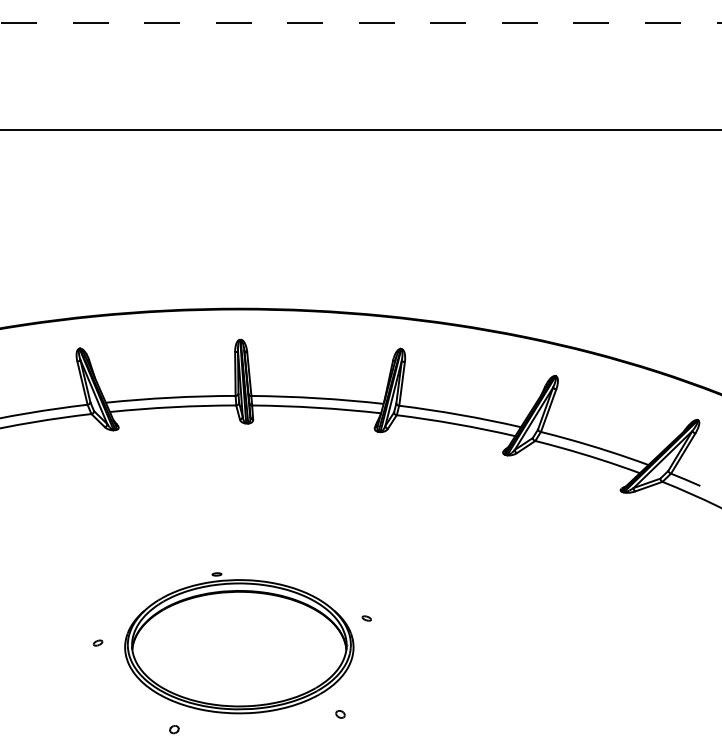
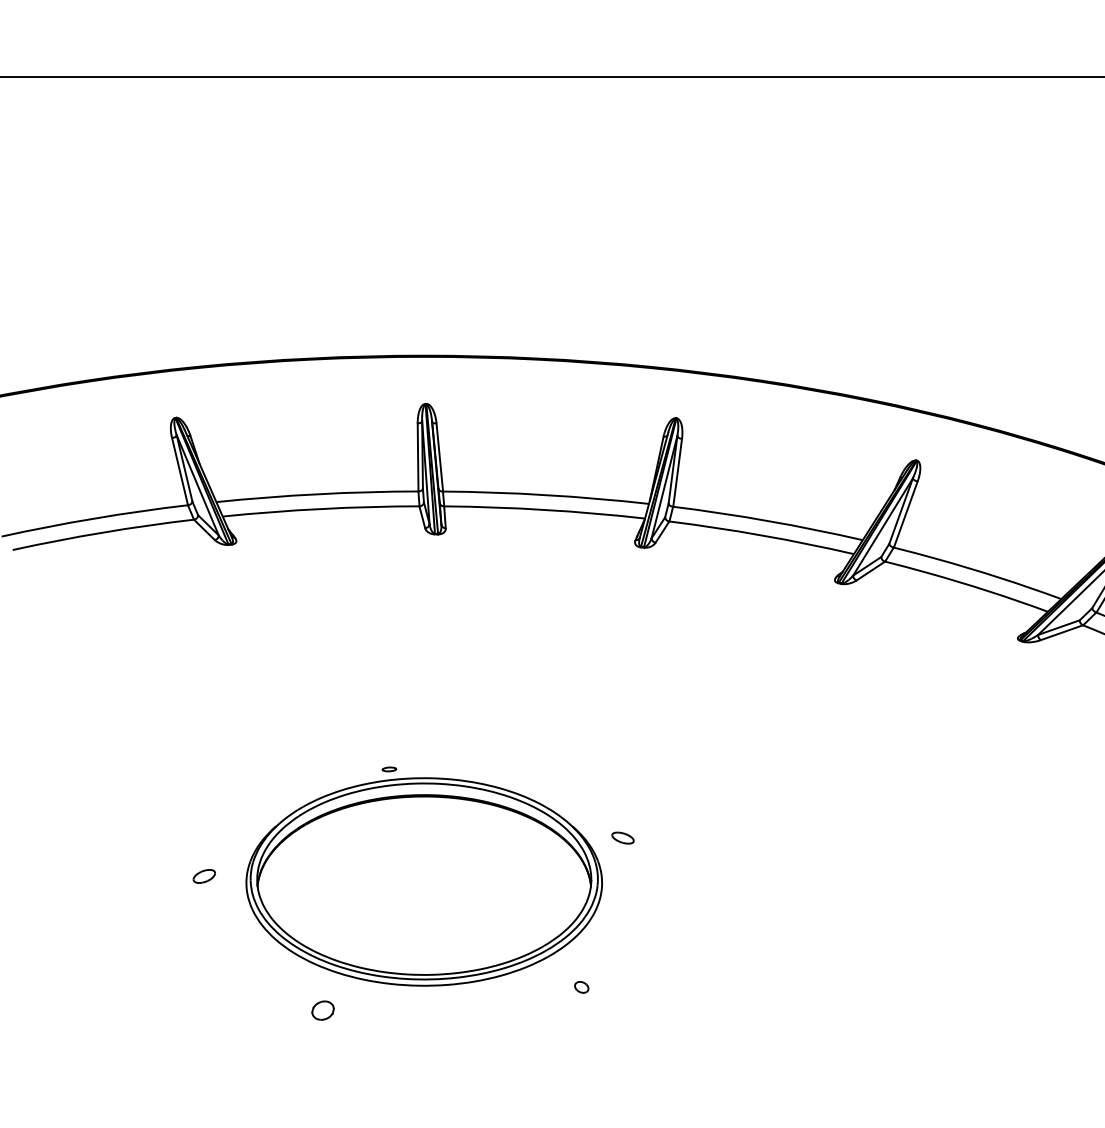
part: (366, 618) -> (622, 838), size x1.6
part: (97, 642) -> (203, 875), size x1.6
part: (174, 729) -> (323, 1010), size x1.6

